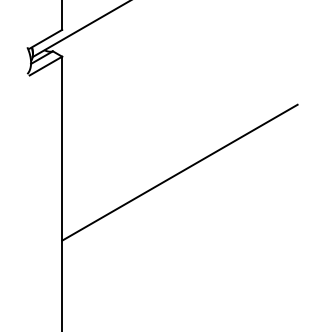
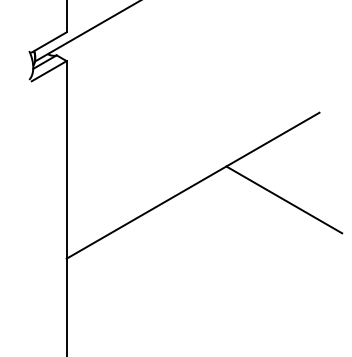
line: (265, 185) -> (284, 199), added

